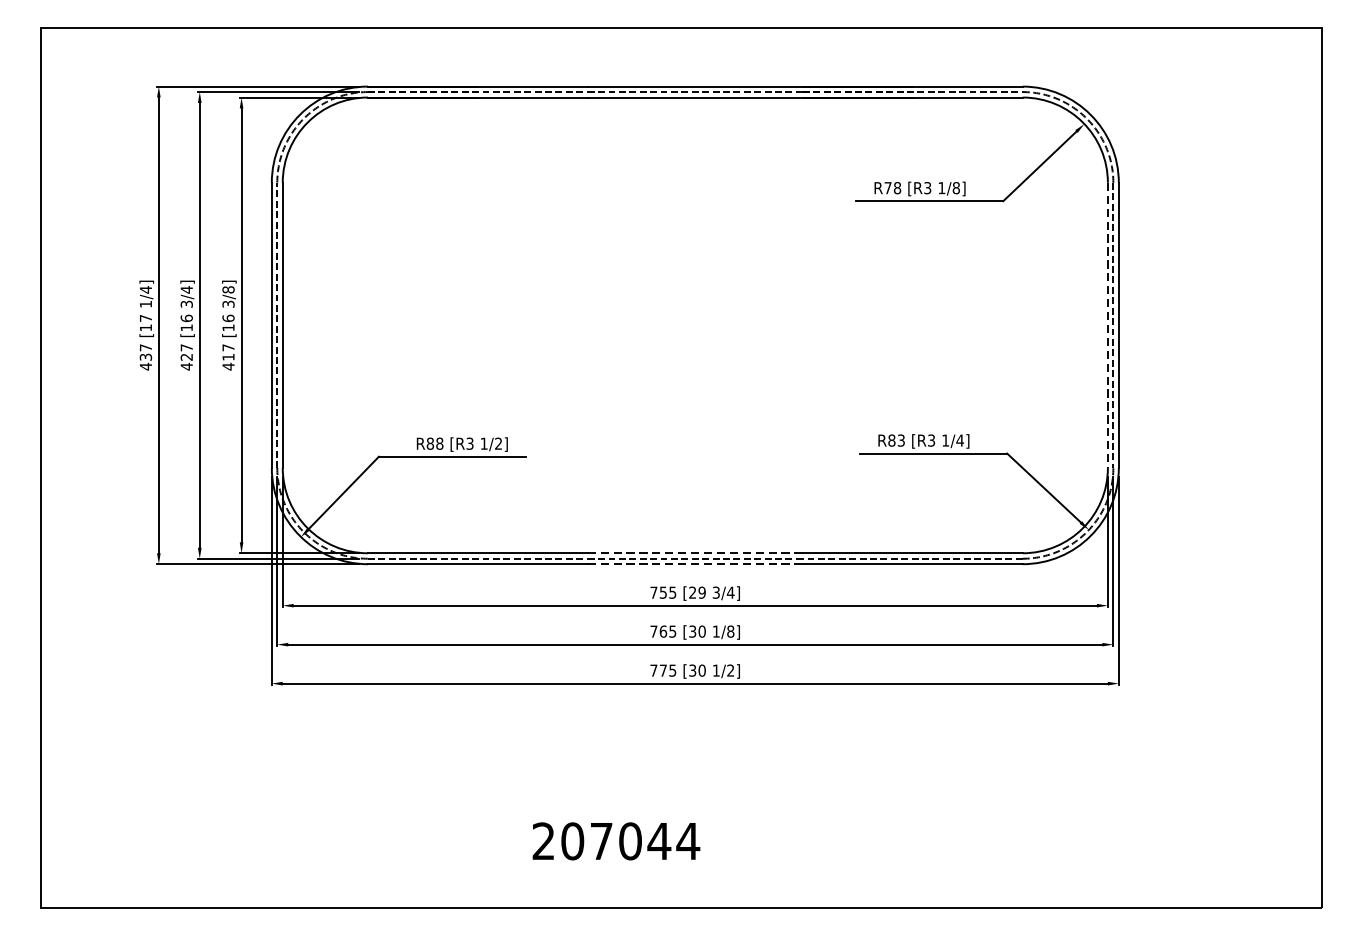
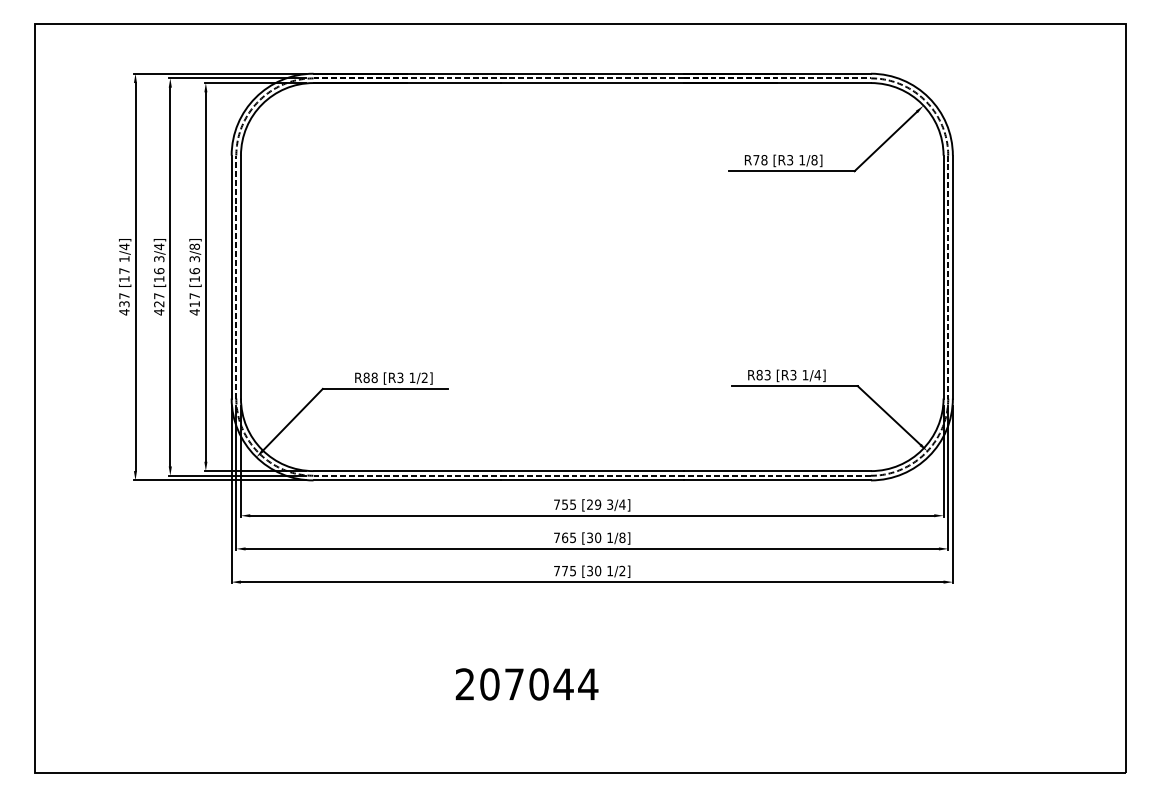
line: (1107, 325) -> (943, 277), dashed -> solid
line: (695, 553) -> (592, 471), dashed -> solid
line: (695, 564) -> (592, 480), dashed -> solid
text: (615, 841) -> (526, 684), moved

